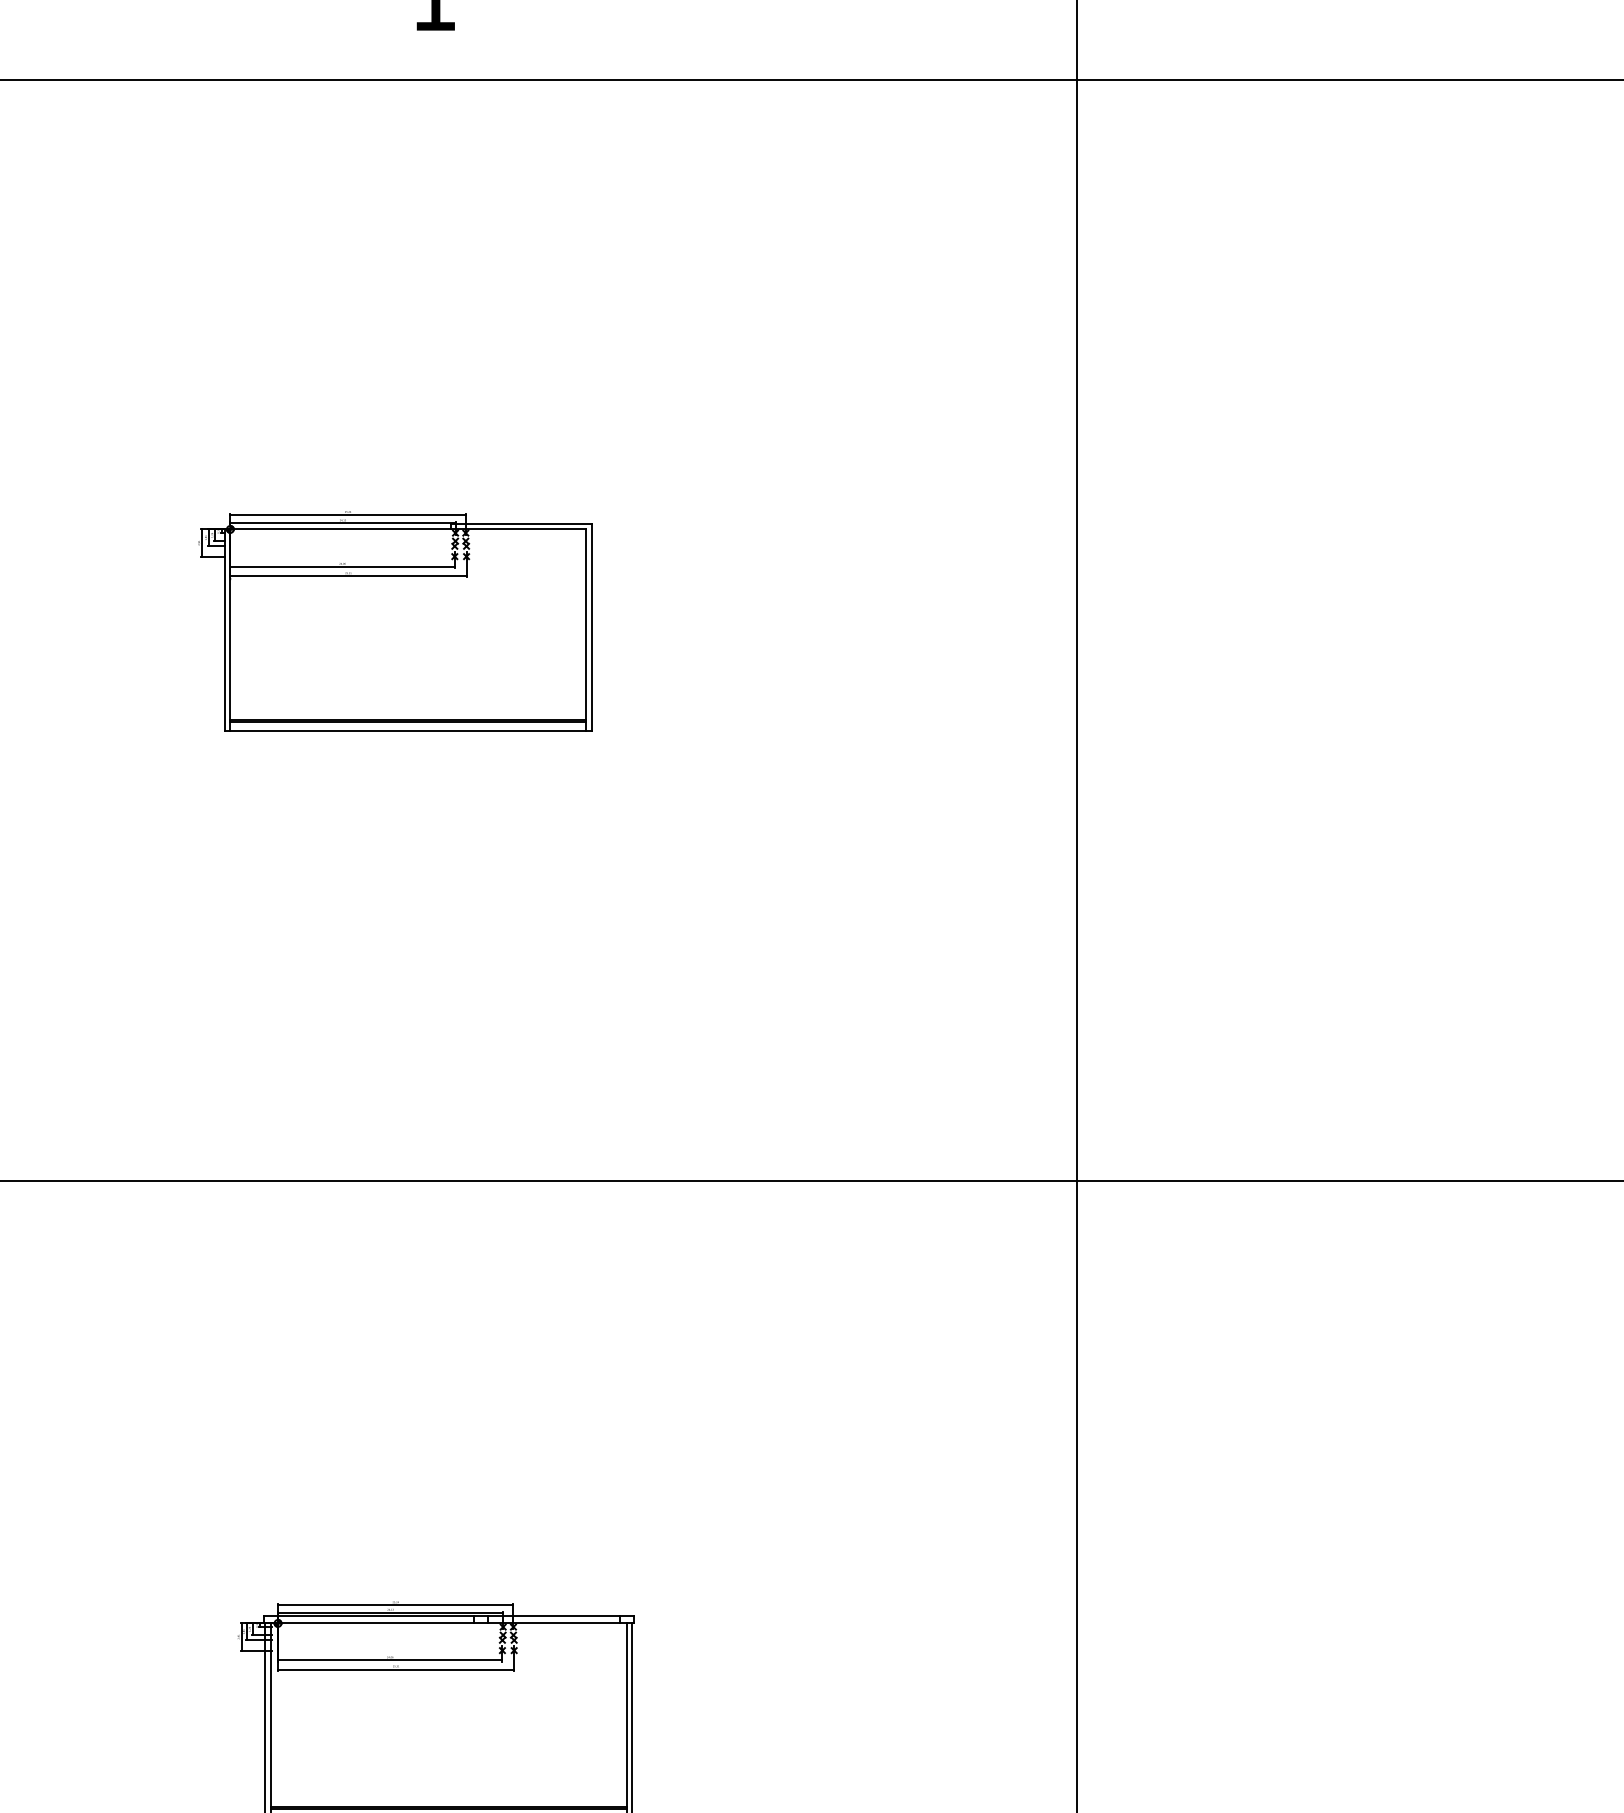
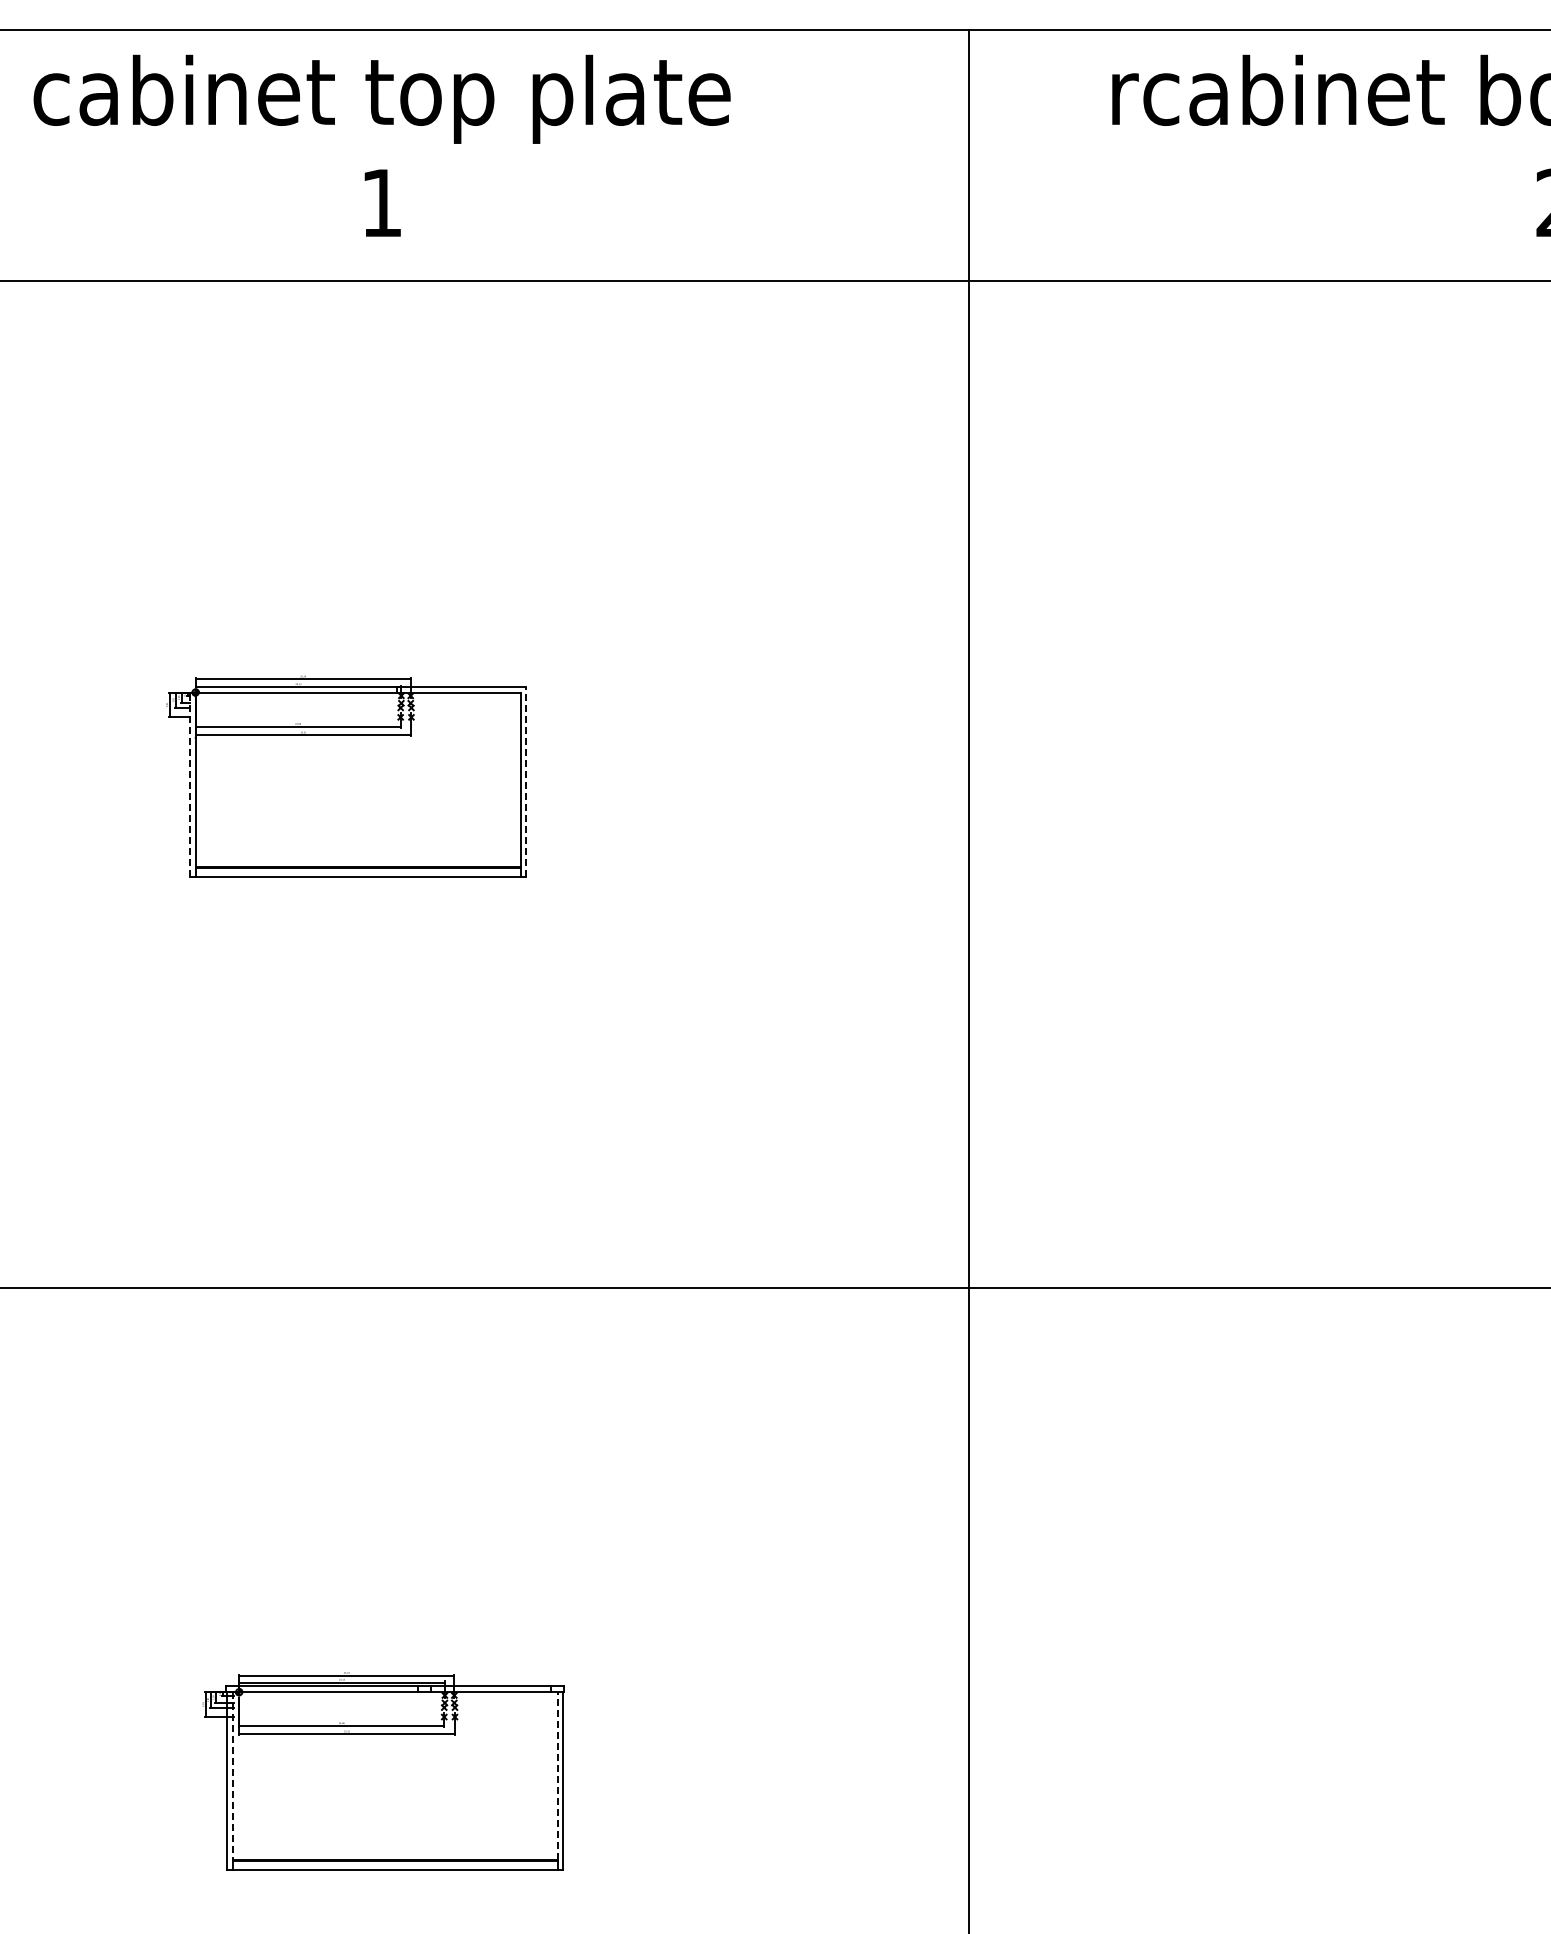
line: (591, 627) -> (525, 782), solid -> dashed
line: (224, 630) -> (190, 784), solid -> dashed
line: (626, 1714) -> (557, 1775), solid -> dashed
line: (270, 1715) -> (232, 1776), solid -> dashed

